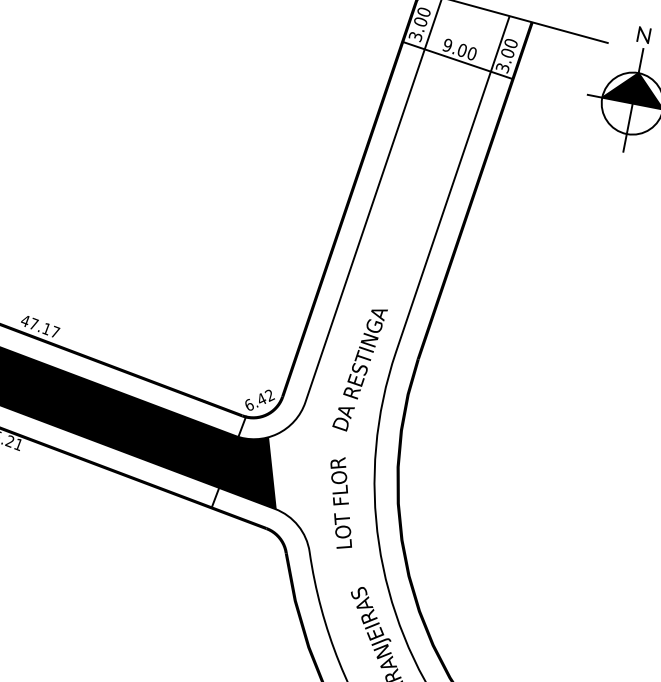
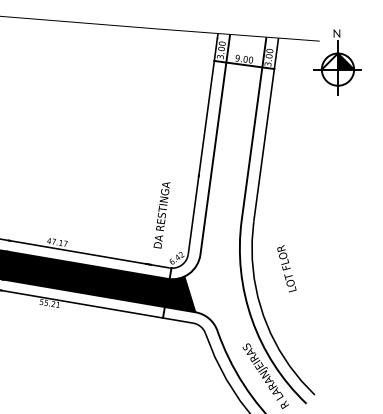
fill: (619, 85) -> (329, 61), removed
text: (358, 369) -> (161, 215), moved
text: (340, 502) -> (286, 268), moved

